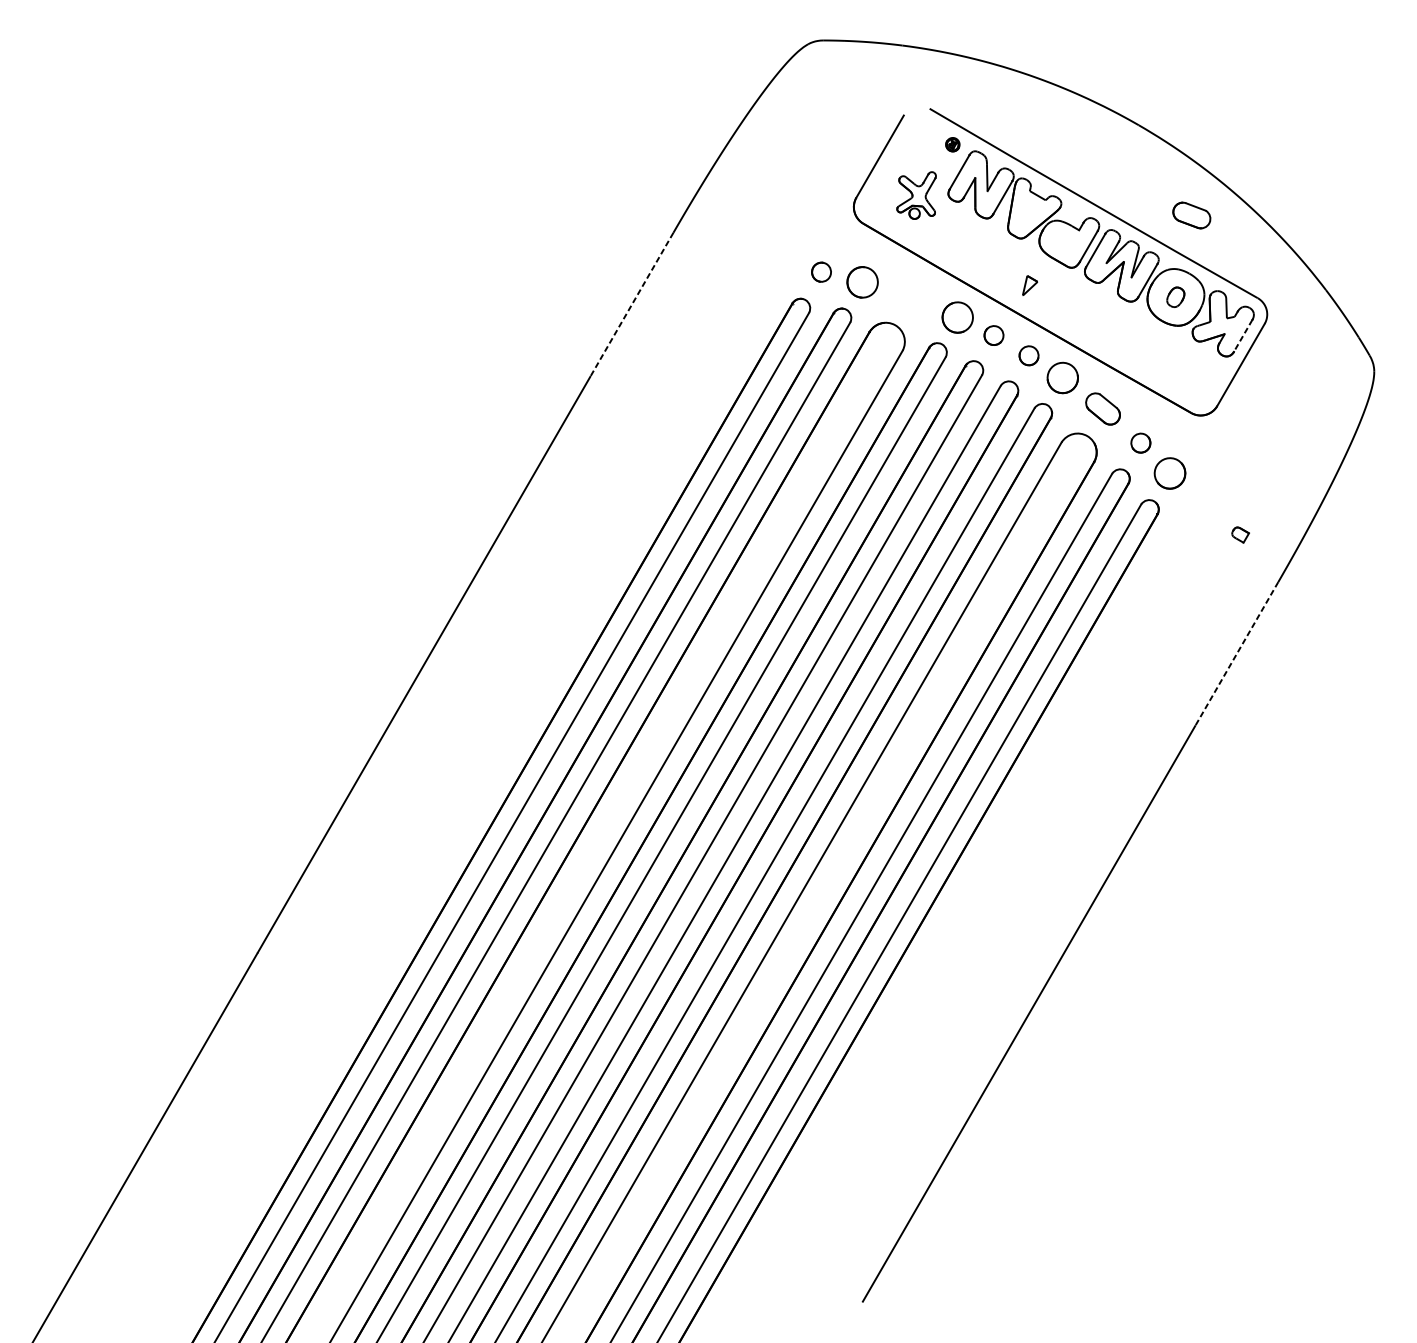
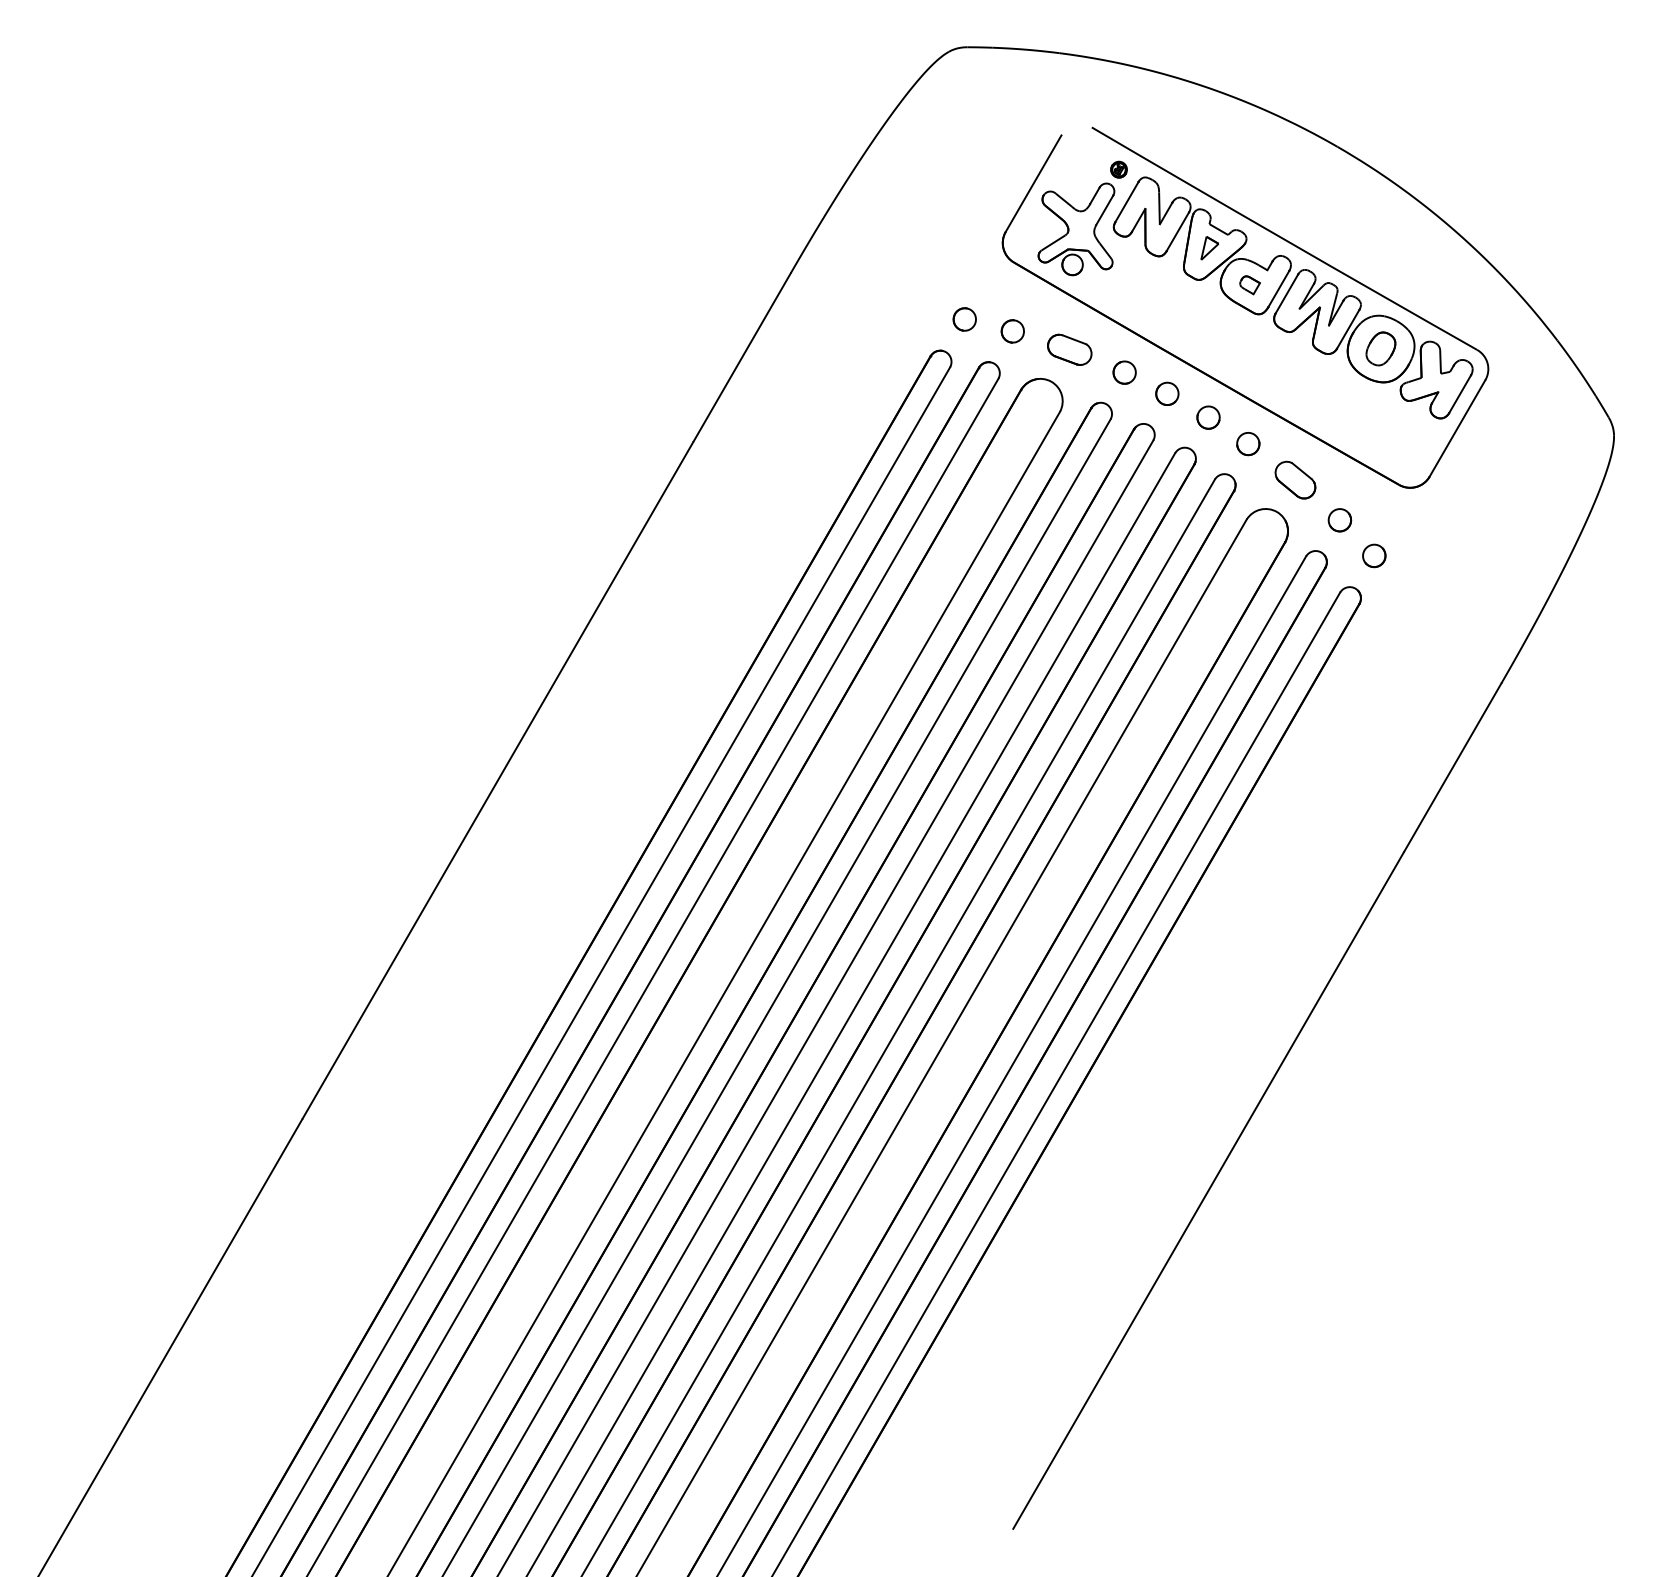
part: (916, 195) -> (1076, 229), size x1.67
part: (1191, 215) -> (1069, 349), moved
part: (862, 282) -> (1012, 331), size x0.62
part: (1029, 285) -> (1209, 248), moved
part: (1175, 296) -> (1380, 348), size x1.43
line: (631, 304) -> (741, 357), dashed -> solid
part: (957, 317) -> (1124, 372), size x0.62
line: (1242, 336) -> (1459, 394), dashed -> solid
part: (1063, 378) -> (1248, 444), size x0.62
part: (1170, 473) -> (1374, 555), size x0.62
part: (1240, 535) -> (1249, 285), moved
line: (1236, 654) -> (1452, 768), dashed -> solid

